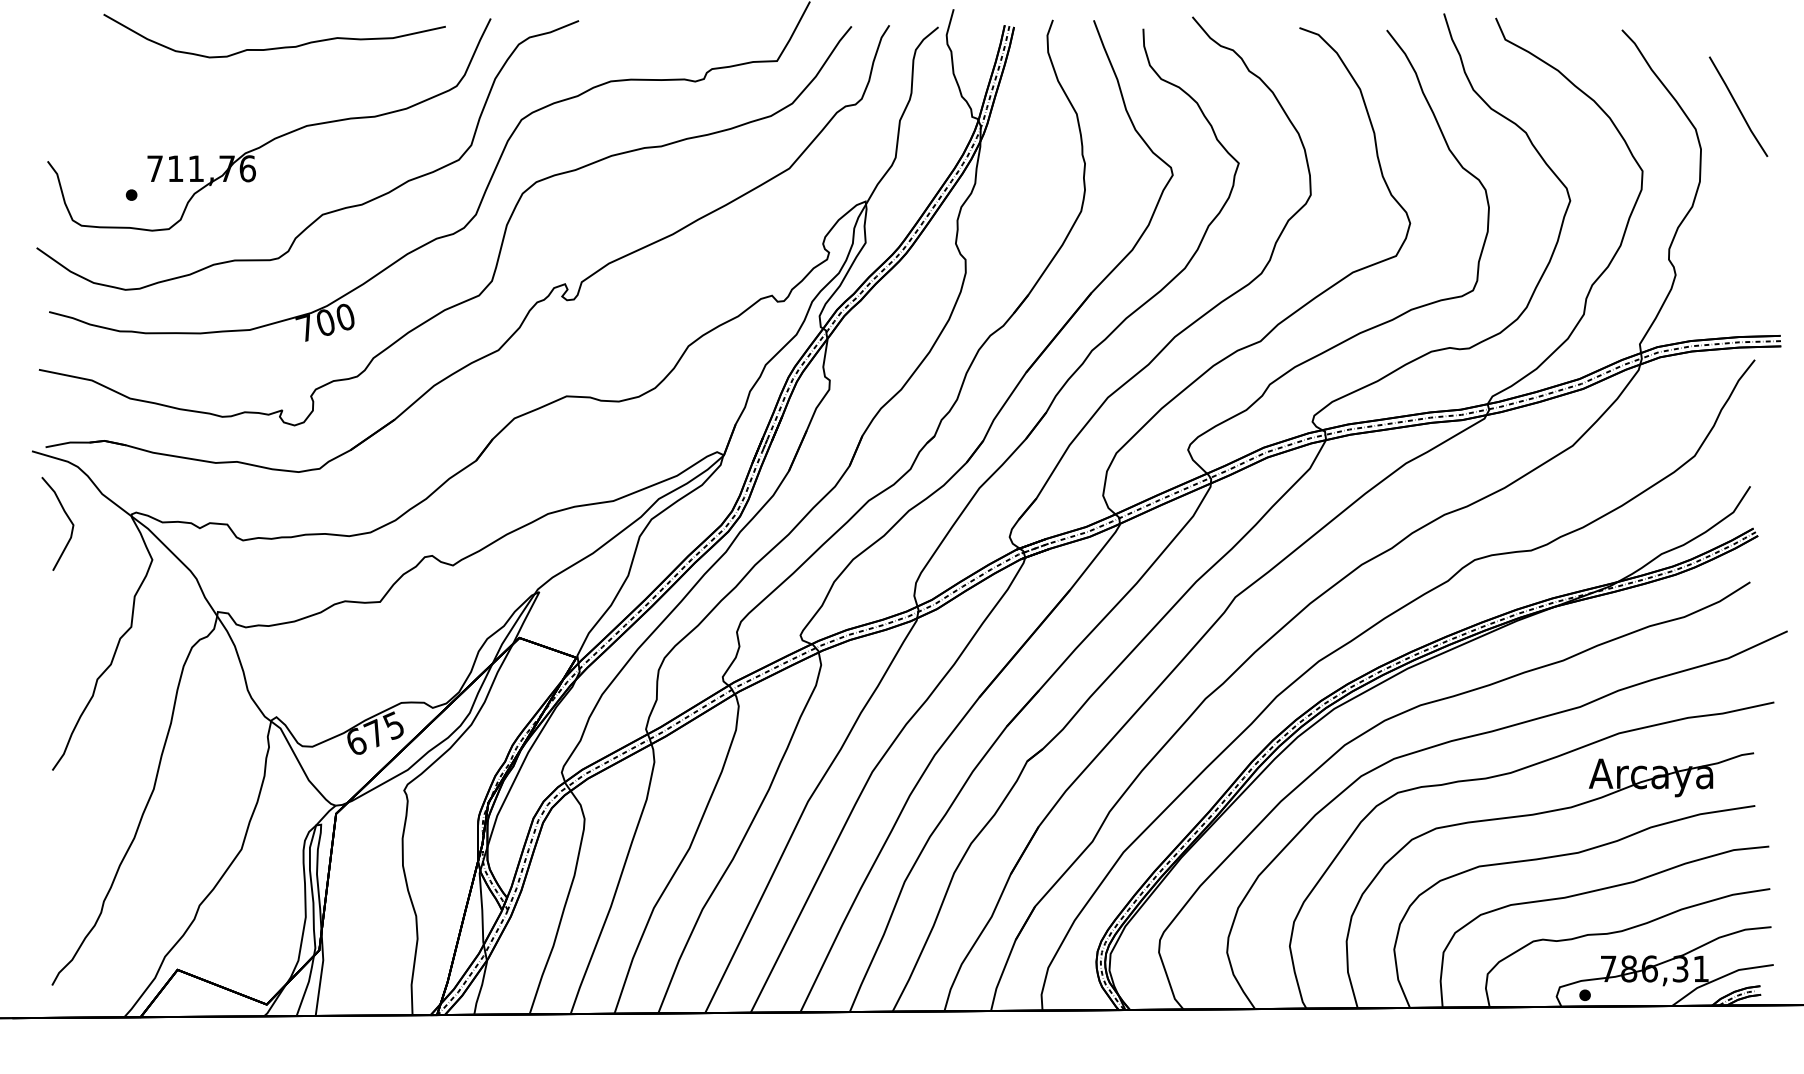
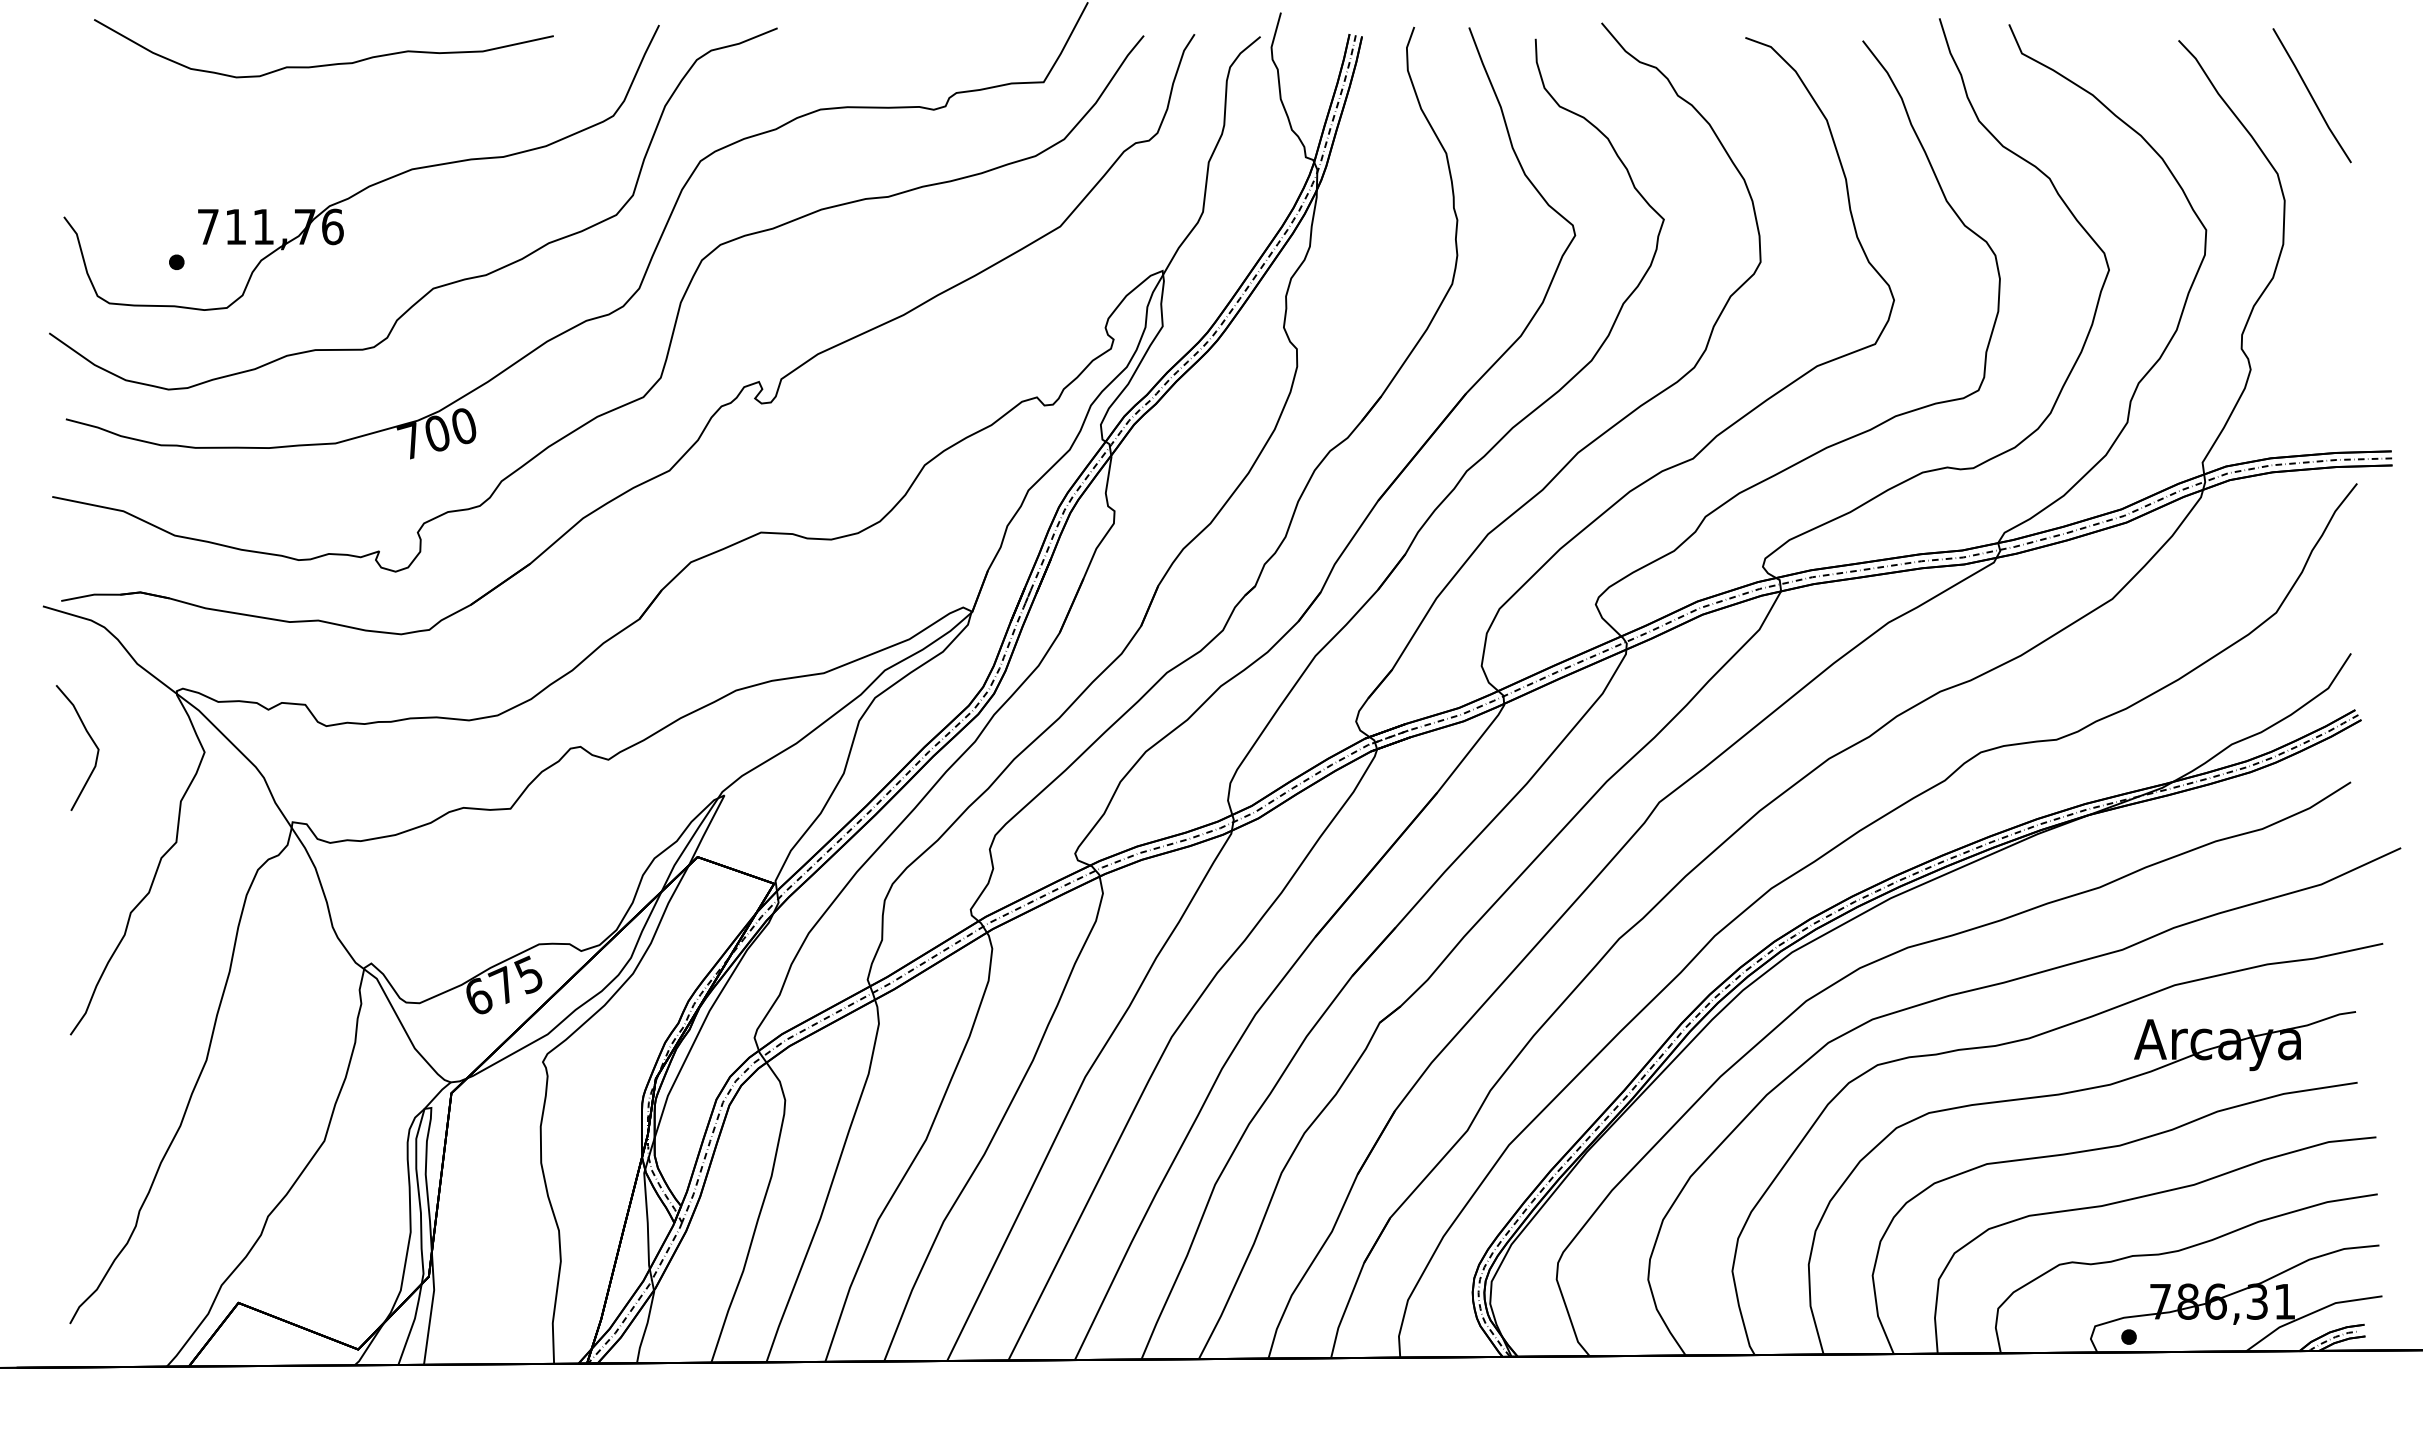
curve: (274, 47) -> (323, 64), moved
line: (1738, 106) -> (2311, 95), moved
curve: (66, 516) -> (89, 737), moved

